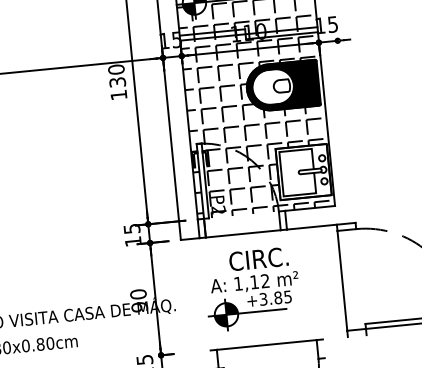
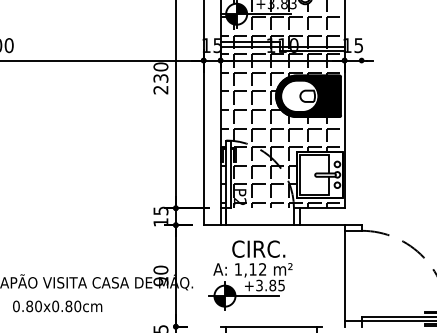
text: (118, 95) -> (160, 90), 130 -> 230
part: (252, 289) -> (250, 275), moved

